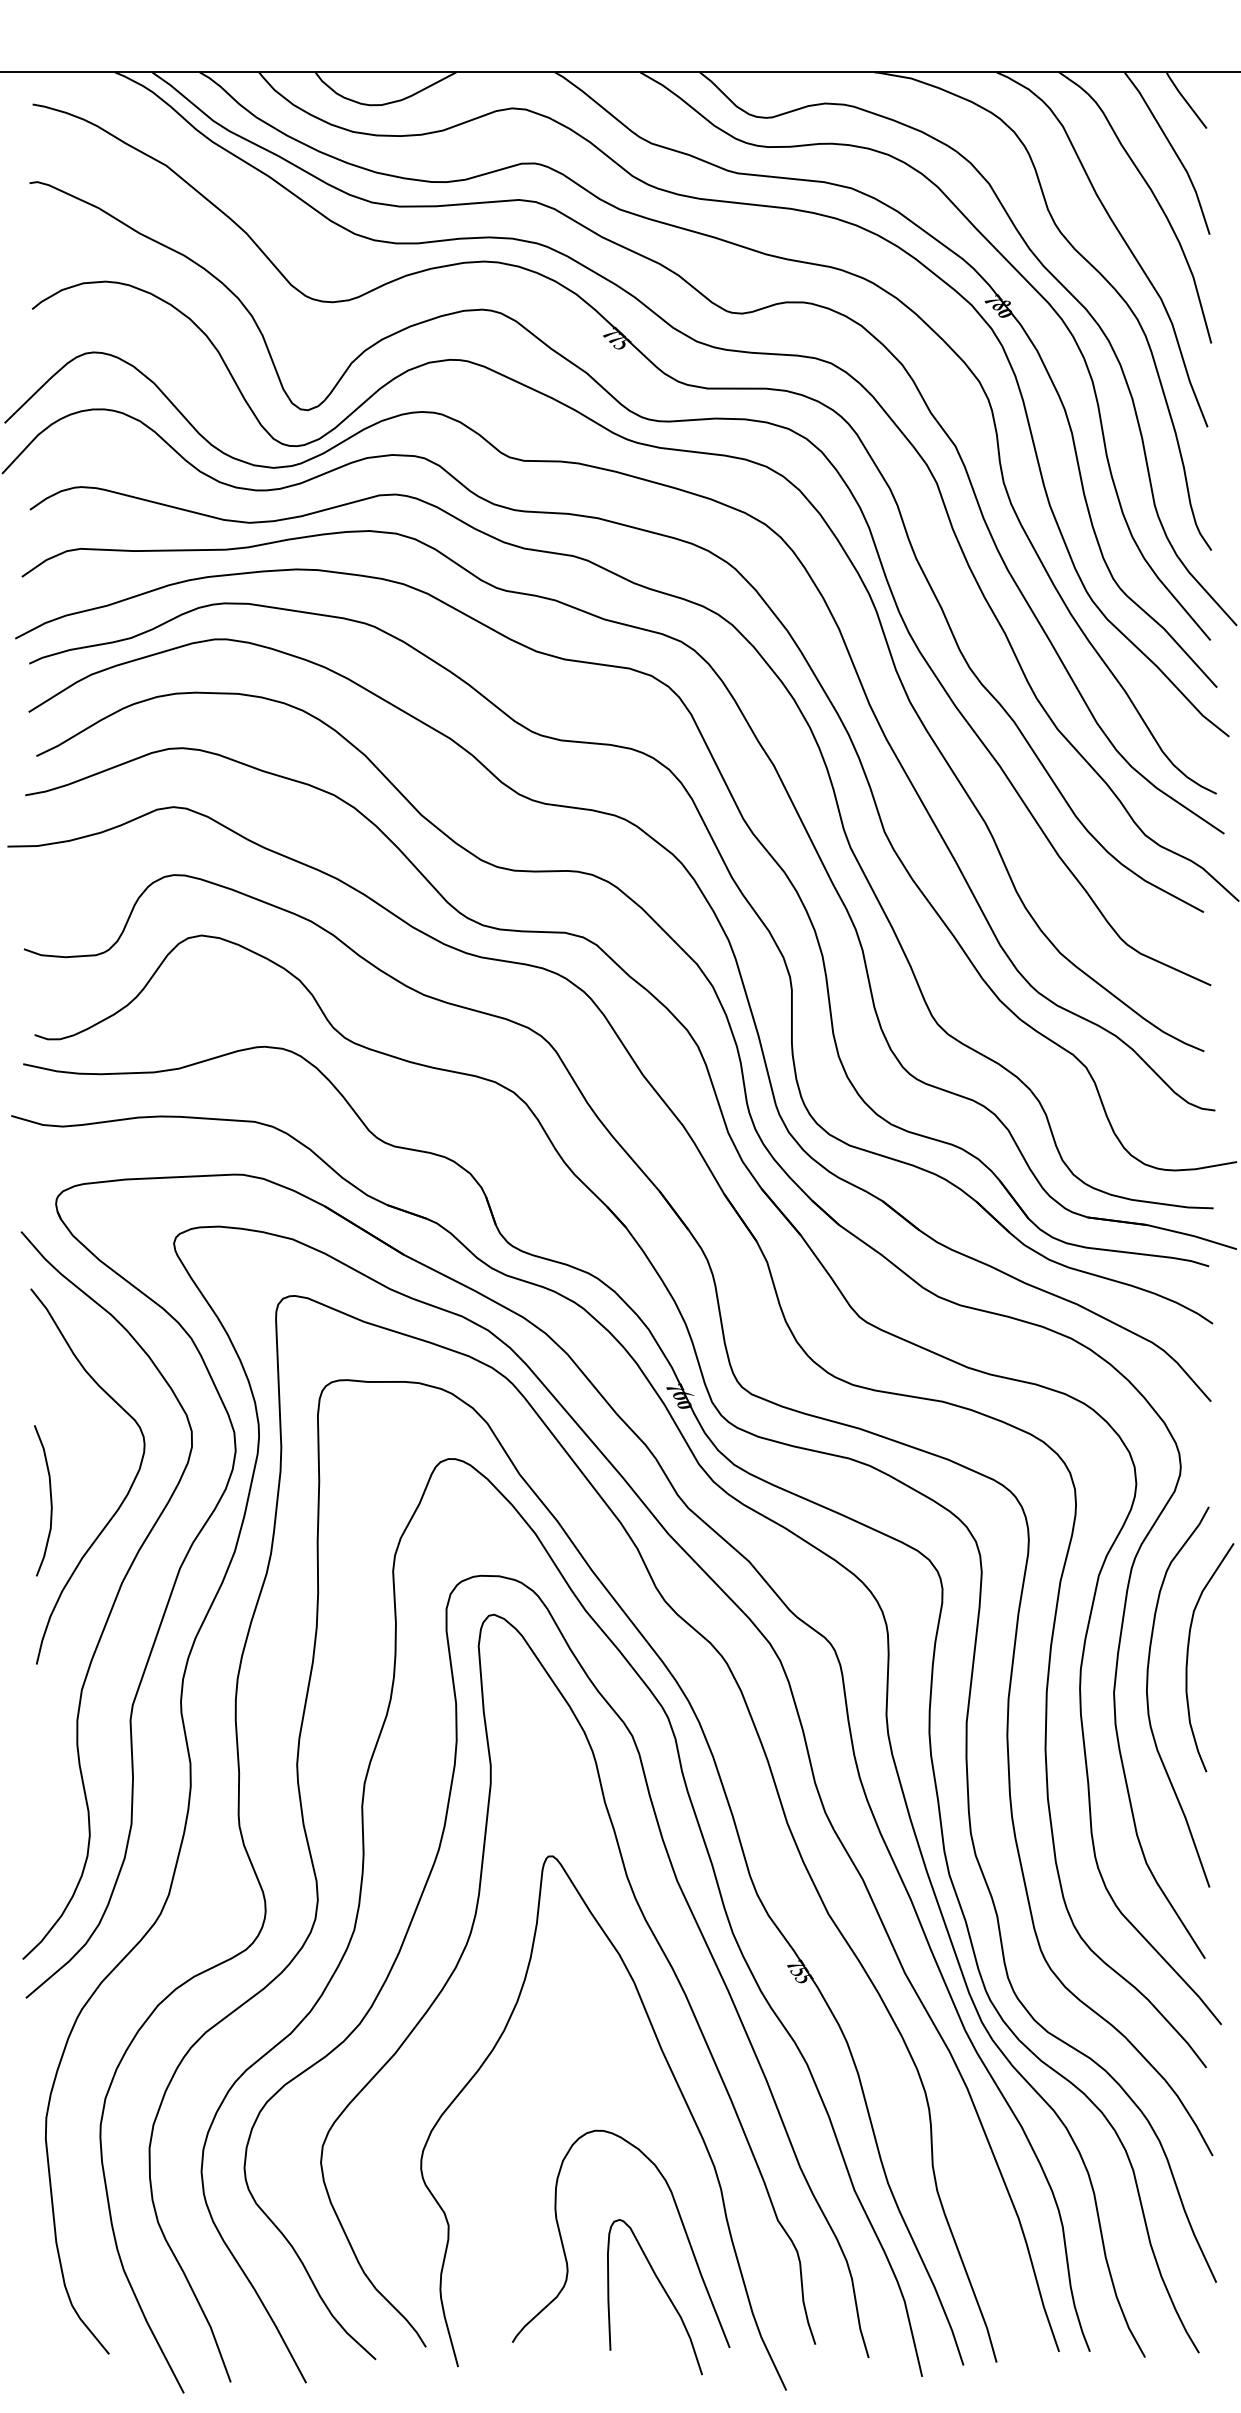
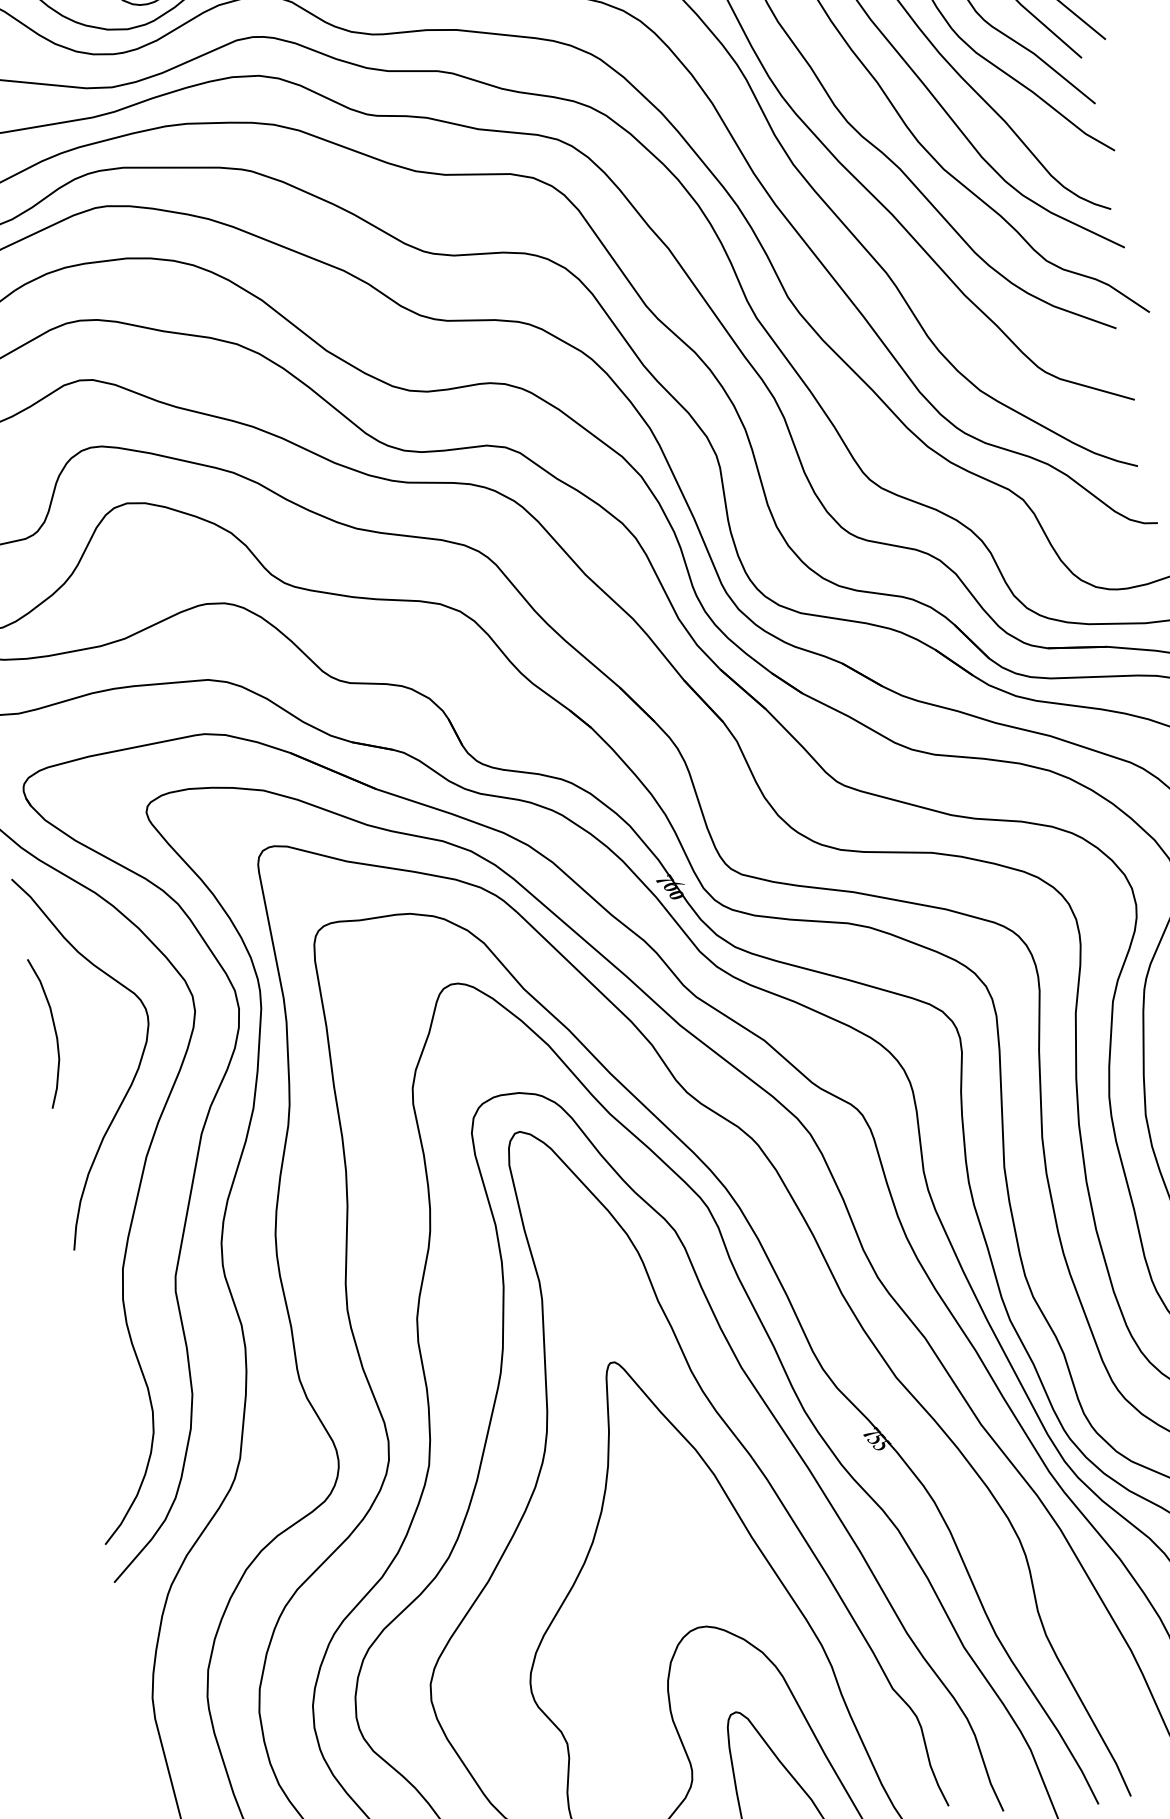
curve: (50, 1500) -> (54, 1031), moved

